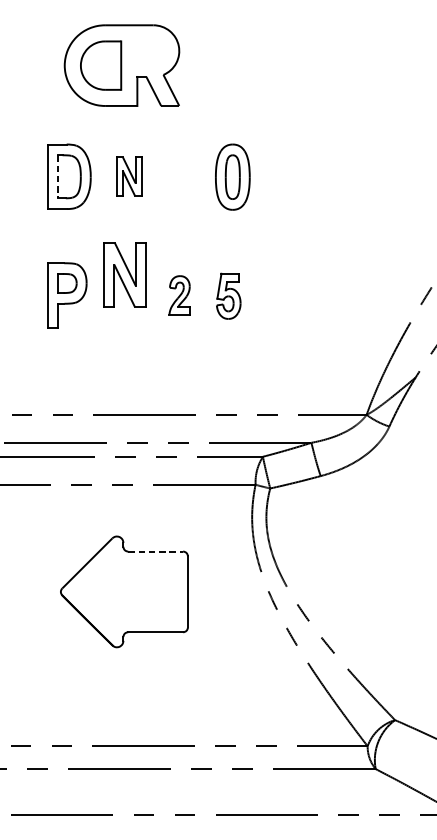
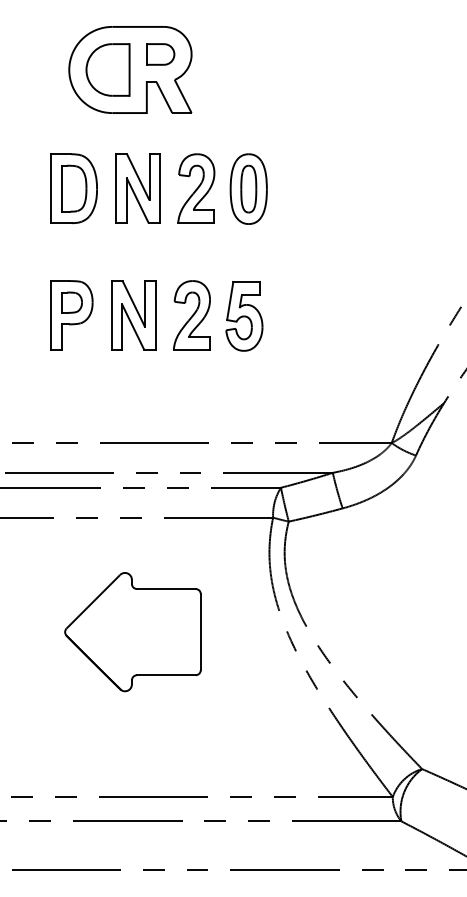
part: (150, 51) -> (160, 54), added
line: (57, 176) -> (61, 188), dashed -> solid
part: (128, 176) -> (137, 188), size x1.67
part: (183, 176) -> (196, 188), added
part: (124, 274) -> (133, 315), moved
part: (179, 295) -> (191, 315), size x1.67
part: (228, 296) -> (244, 316), size x1.43
line: (155, 552) -> (166, 589), dashed -> solid

